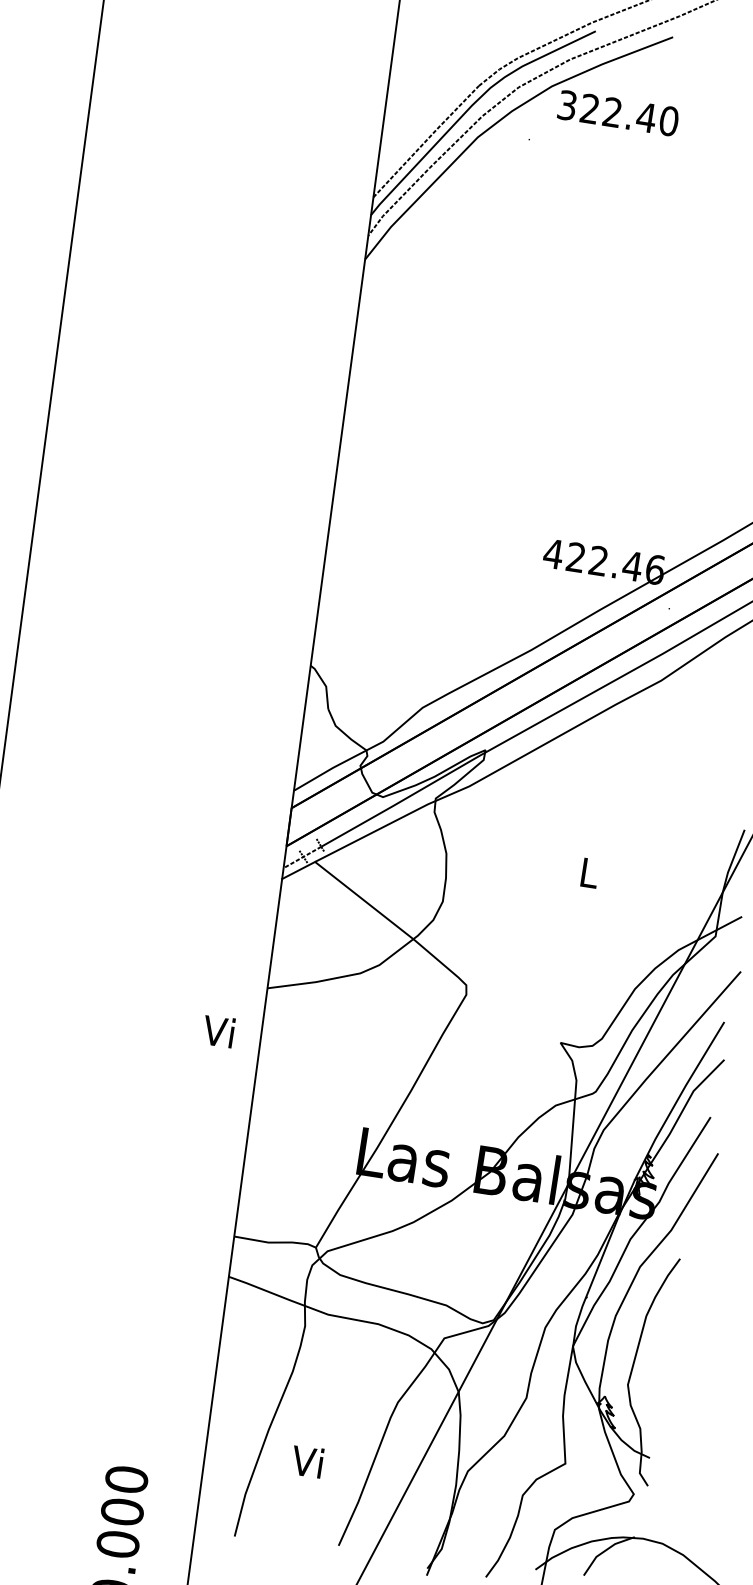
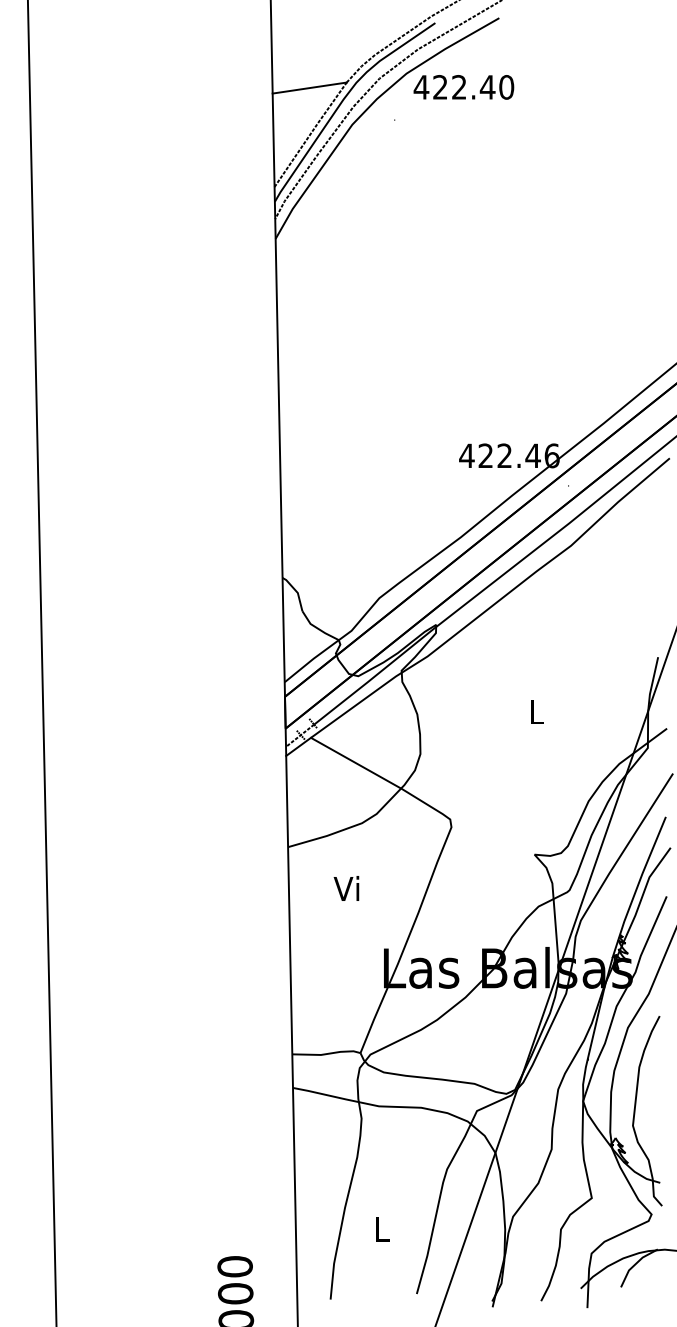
line: (433, 84) -> (309, 87), added
text: (567, 105) -> (421, 87), 322.40 -> 422.40
text: (218, 1031) -> (346, 888), moved
text: (307, 1460) -> (380, 1228), Vi -> L

